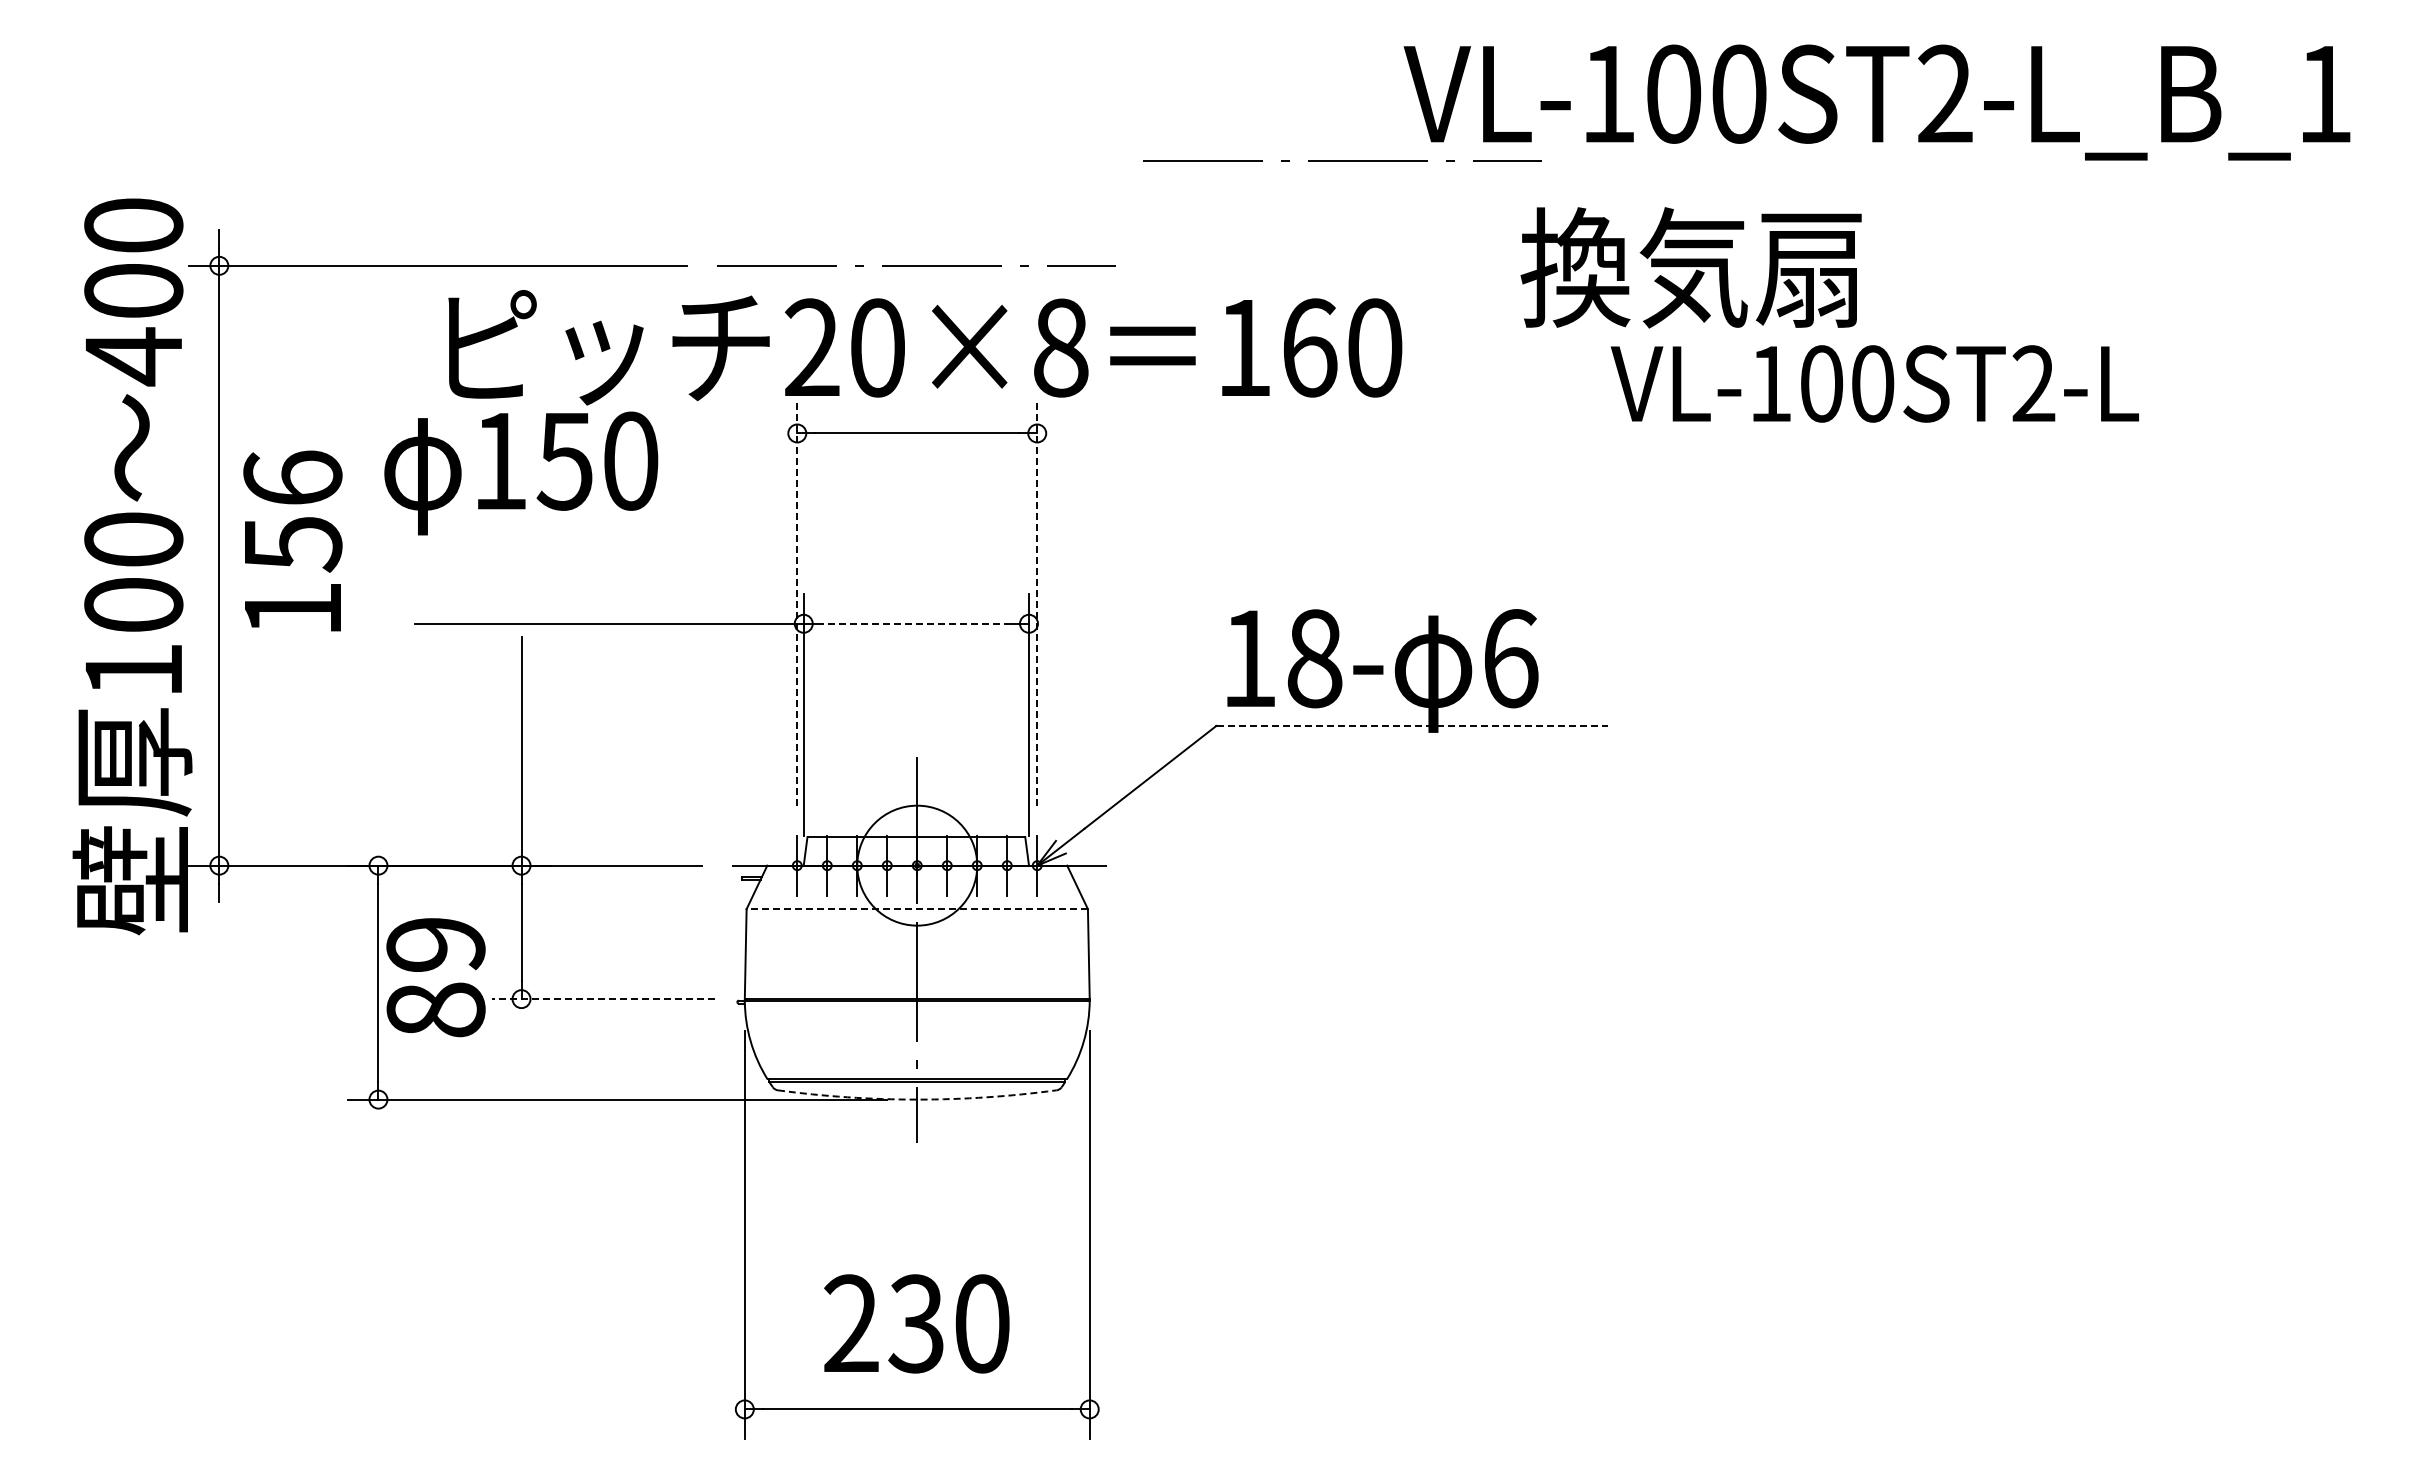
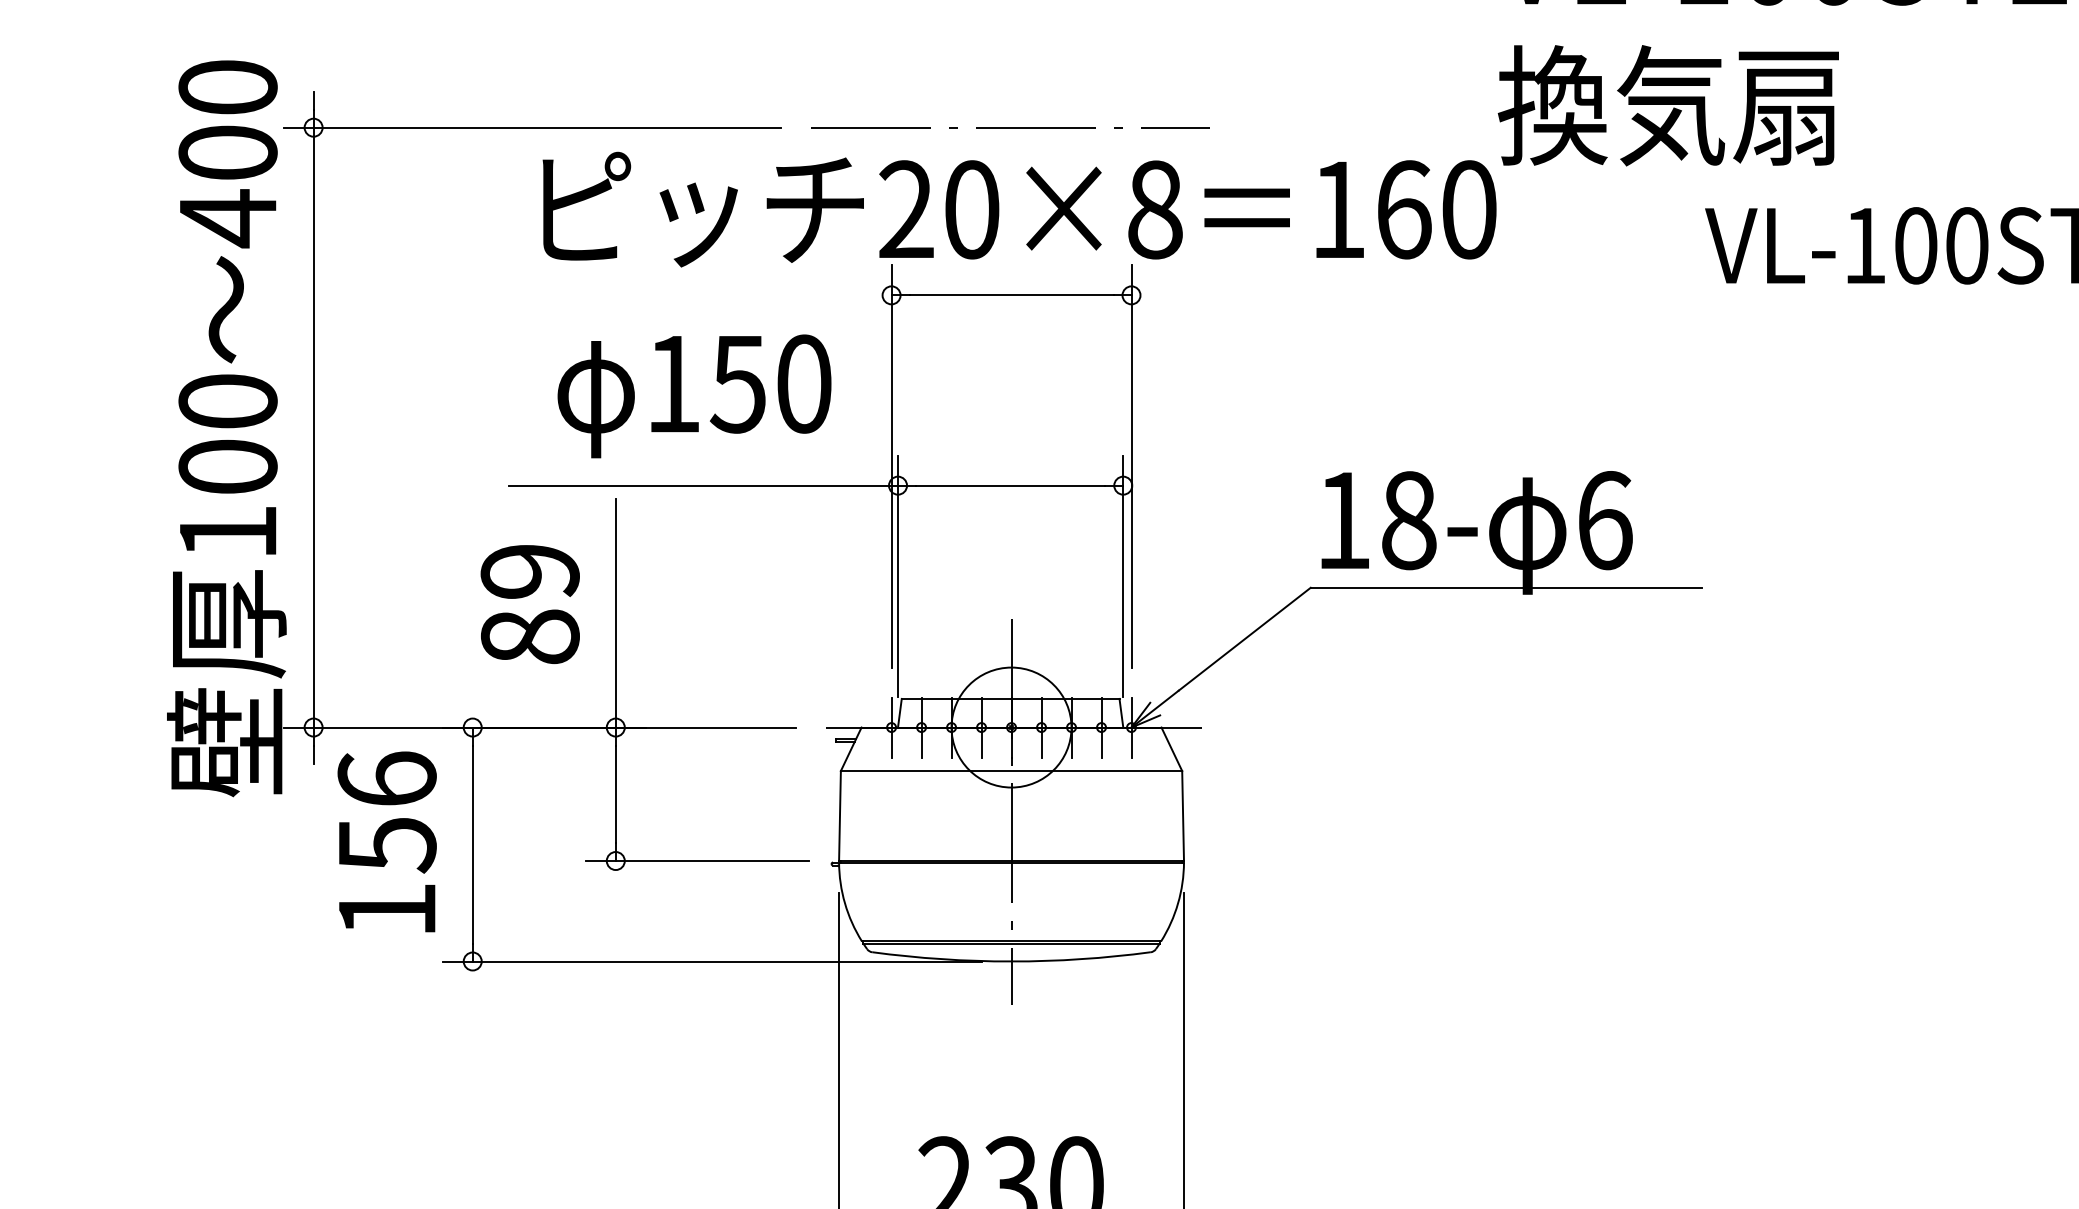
line: (1342, 160) -> (1436, 22), removed
text: (1690, 267) -> (1667, 105), moved
text: (521, 473) -> (694, 396), moved
text: (292, 540) -> (386, 841), moved
line: (797, 604) -> (891, 466), dashed -> solid
line: (1037, 604) -> (1131, 466), dashed -> solid
line: (916, 623) -> (1010, 485), dashed -> solid
line: (1412, 725) -> (1506, 587), dashed -> solid
line: (917, 909) -> (1011, 771), dashed -> solid
text: (435, 977) -> (529, 604), moved
line: (603, 999) -> (697, 861), dashed -> solid
arc: (917, 1099) -> (1011, 961), dashed -> solid

